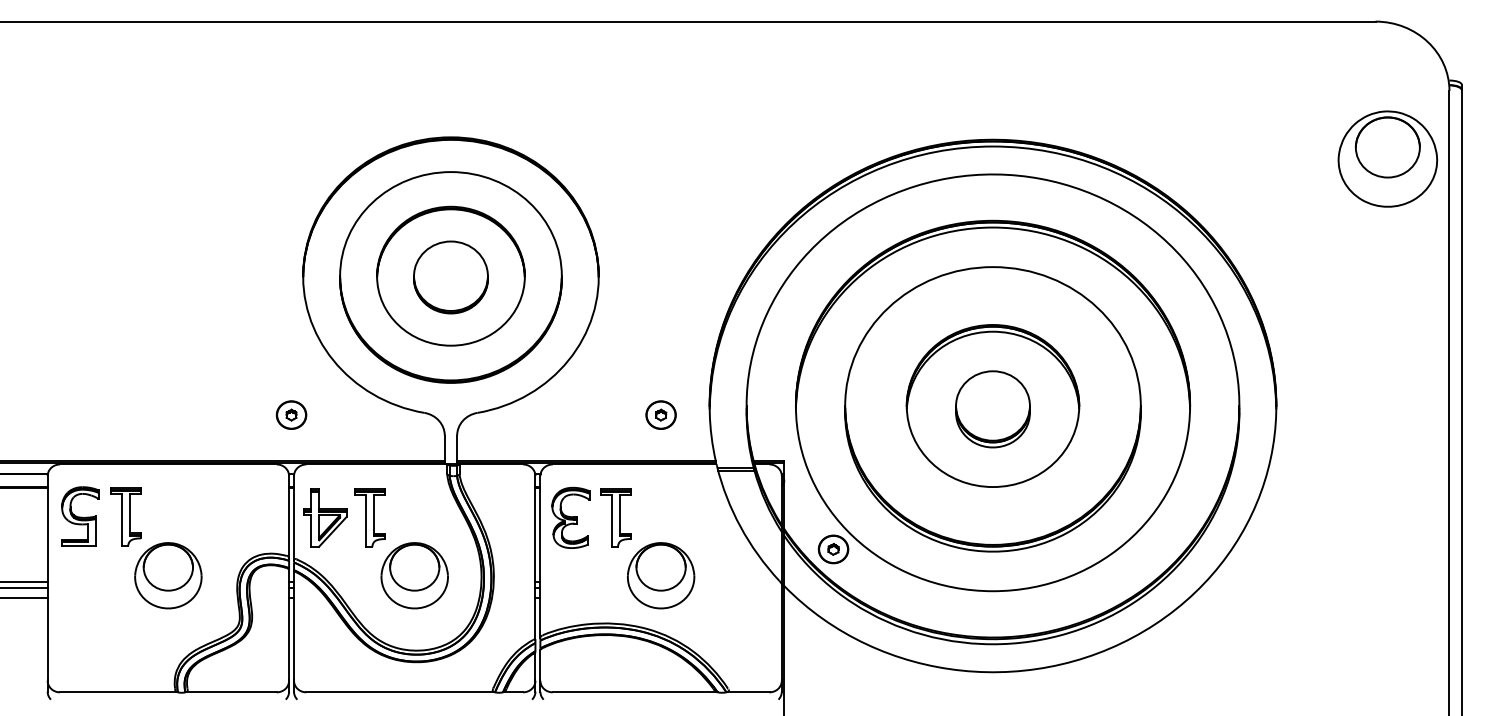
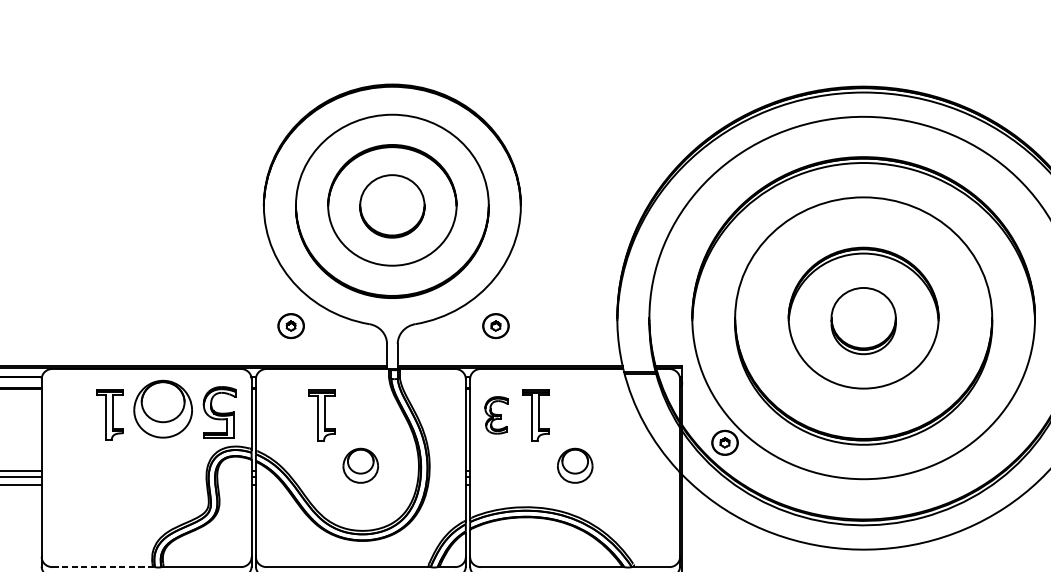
part: (291, 414) -> (291, 325), moved
part: (660, 414) -> (495, 325), moved
part: (80, 516) -> (219, 412), moved
part: (325, 517) -> (283, 415), removed
part: (570, 517) -> (496, 415), size x0.7
part: (168, 575) -> (163, 409), moved
part: (414, 575) -> (360, 465), size x0.6
part: (661, 575) -> (575, 465), size x0.6
line: (118, 692) -> (103, 567), solid -> dashed

